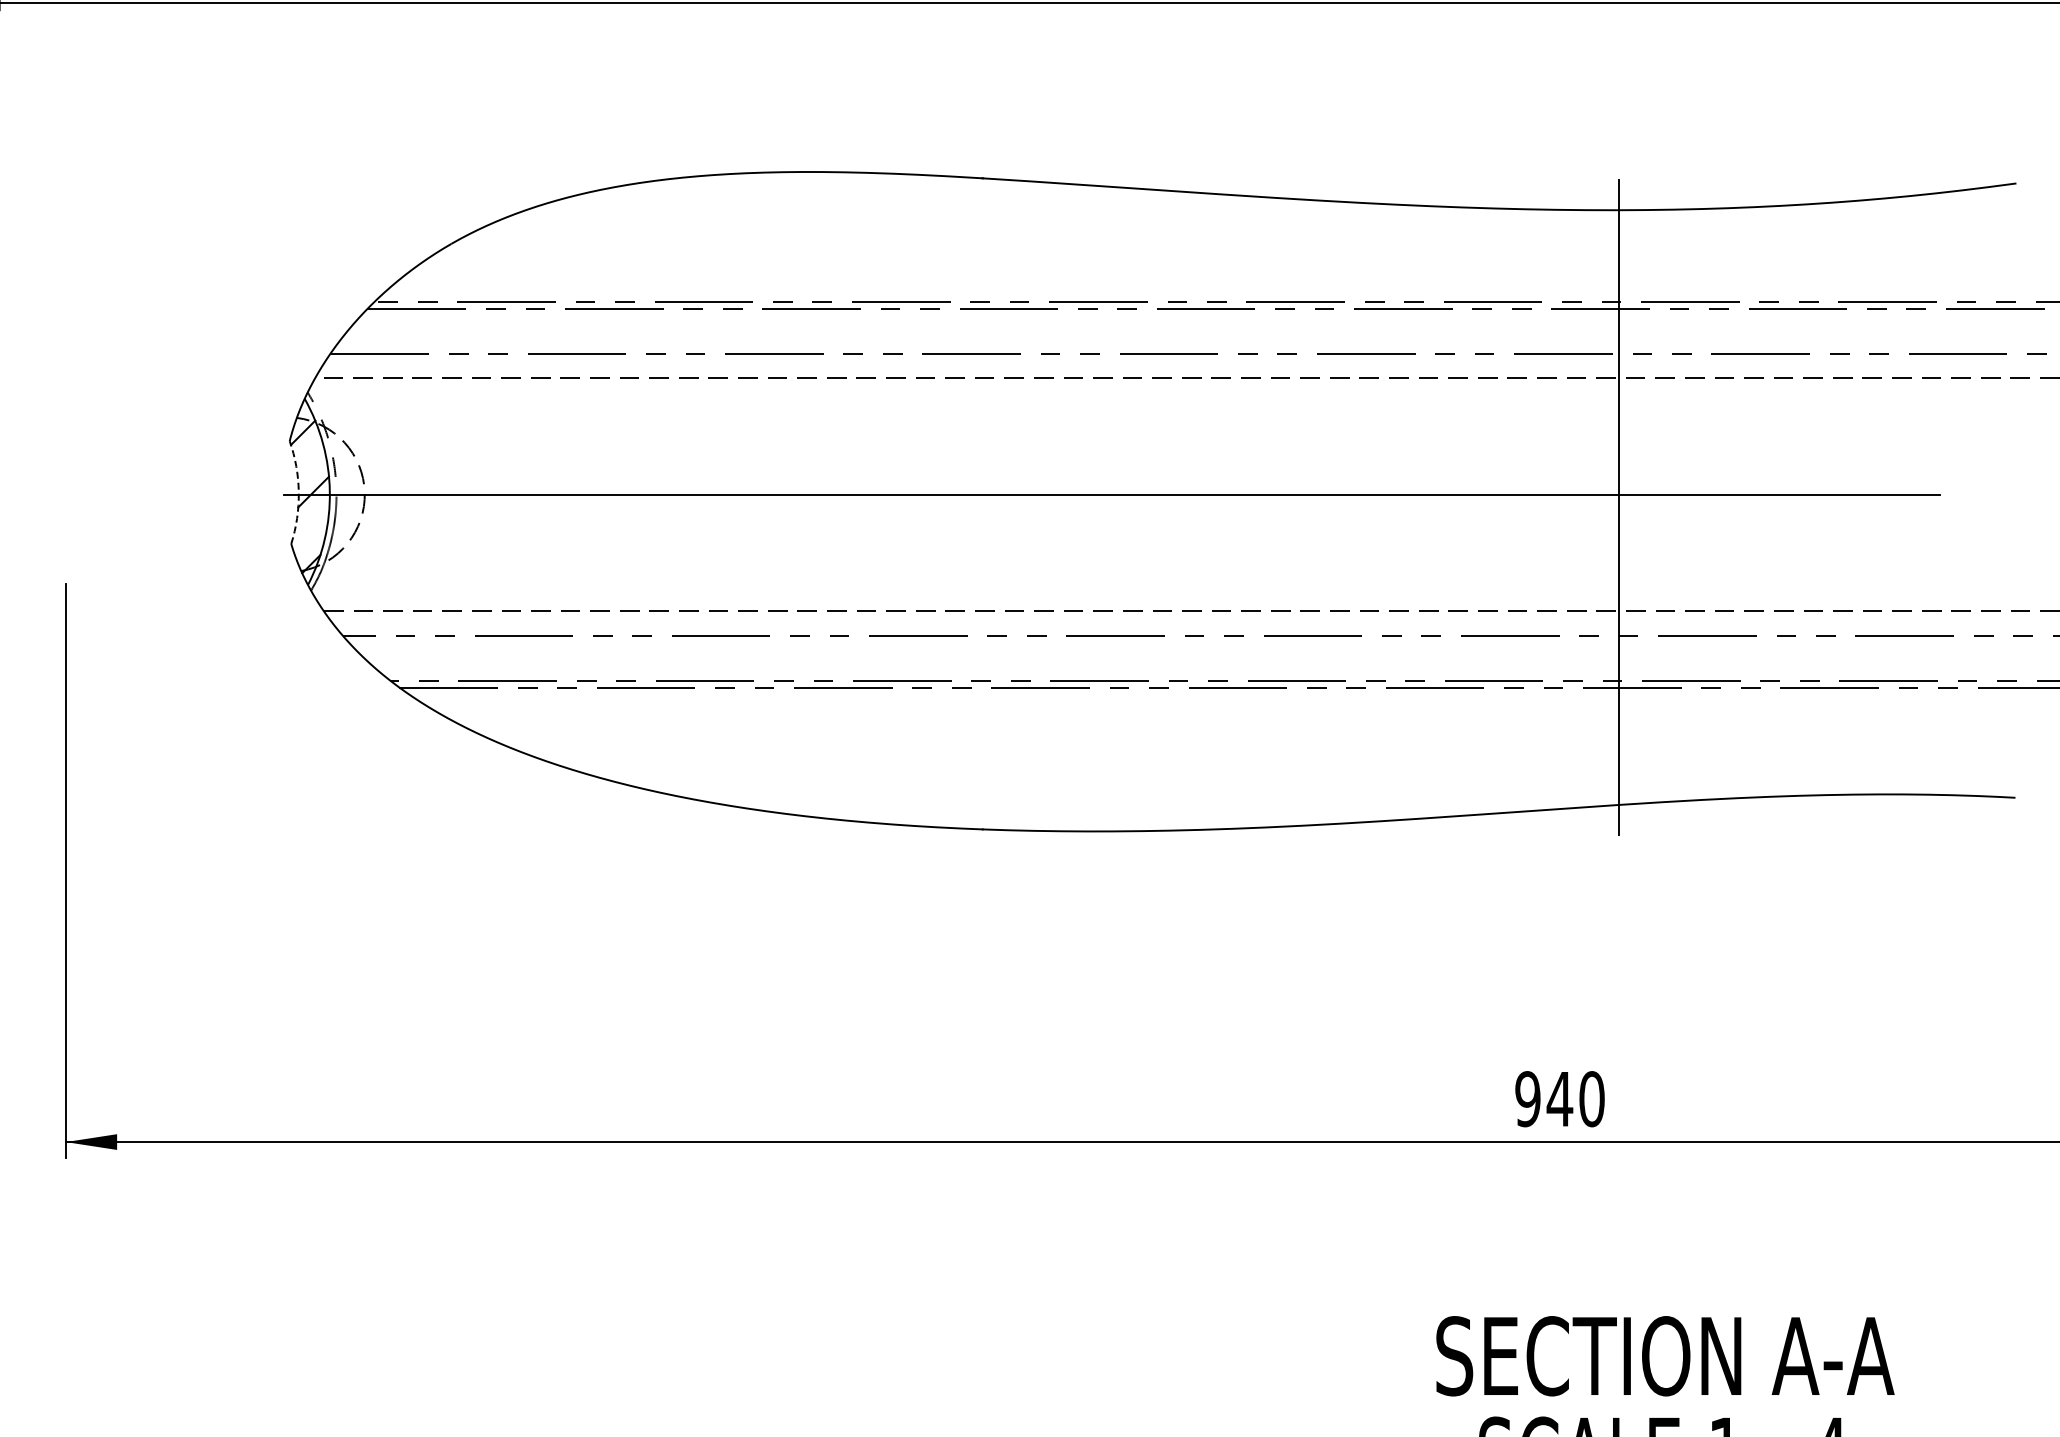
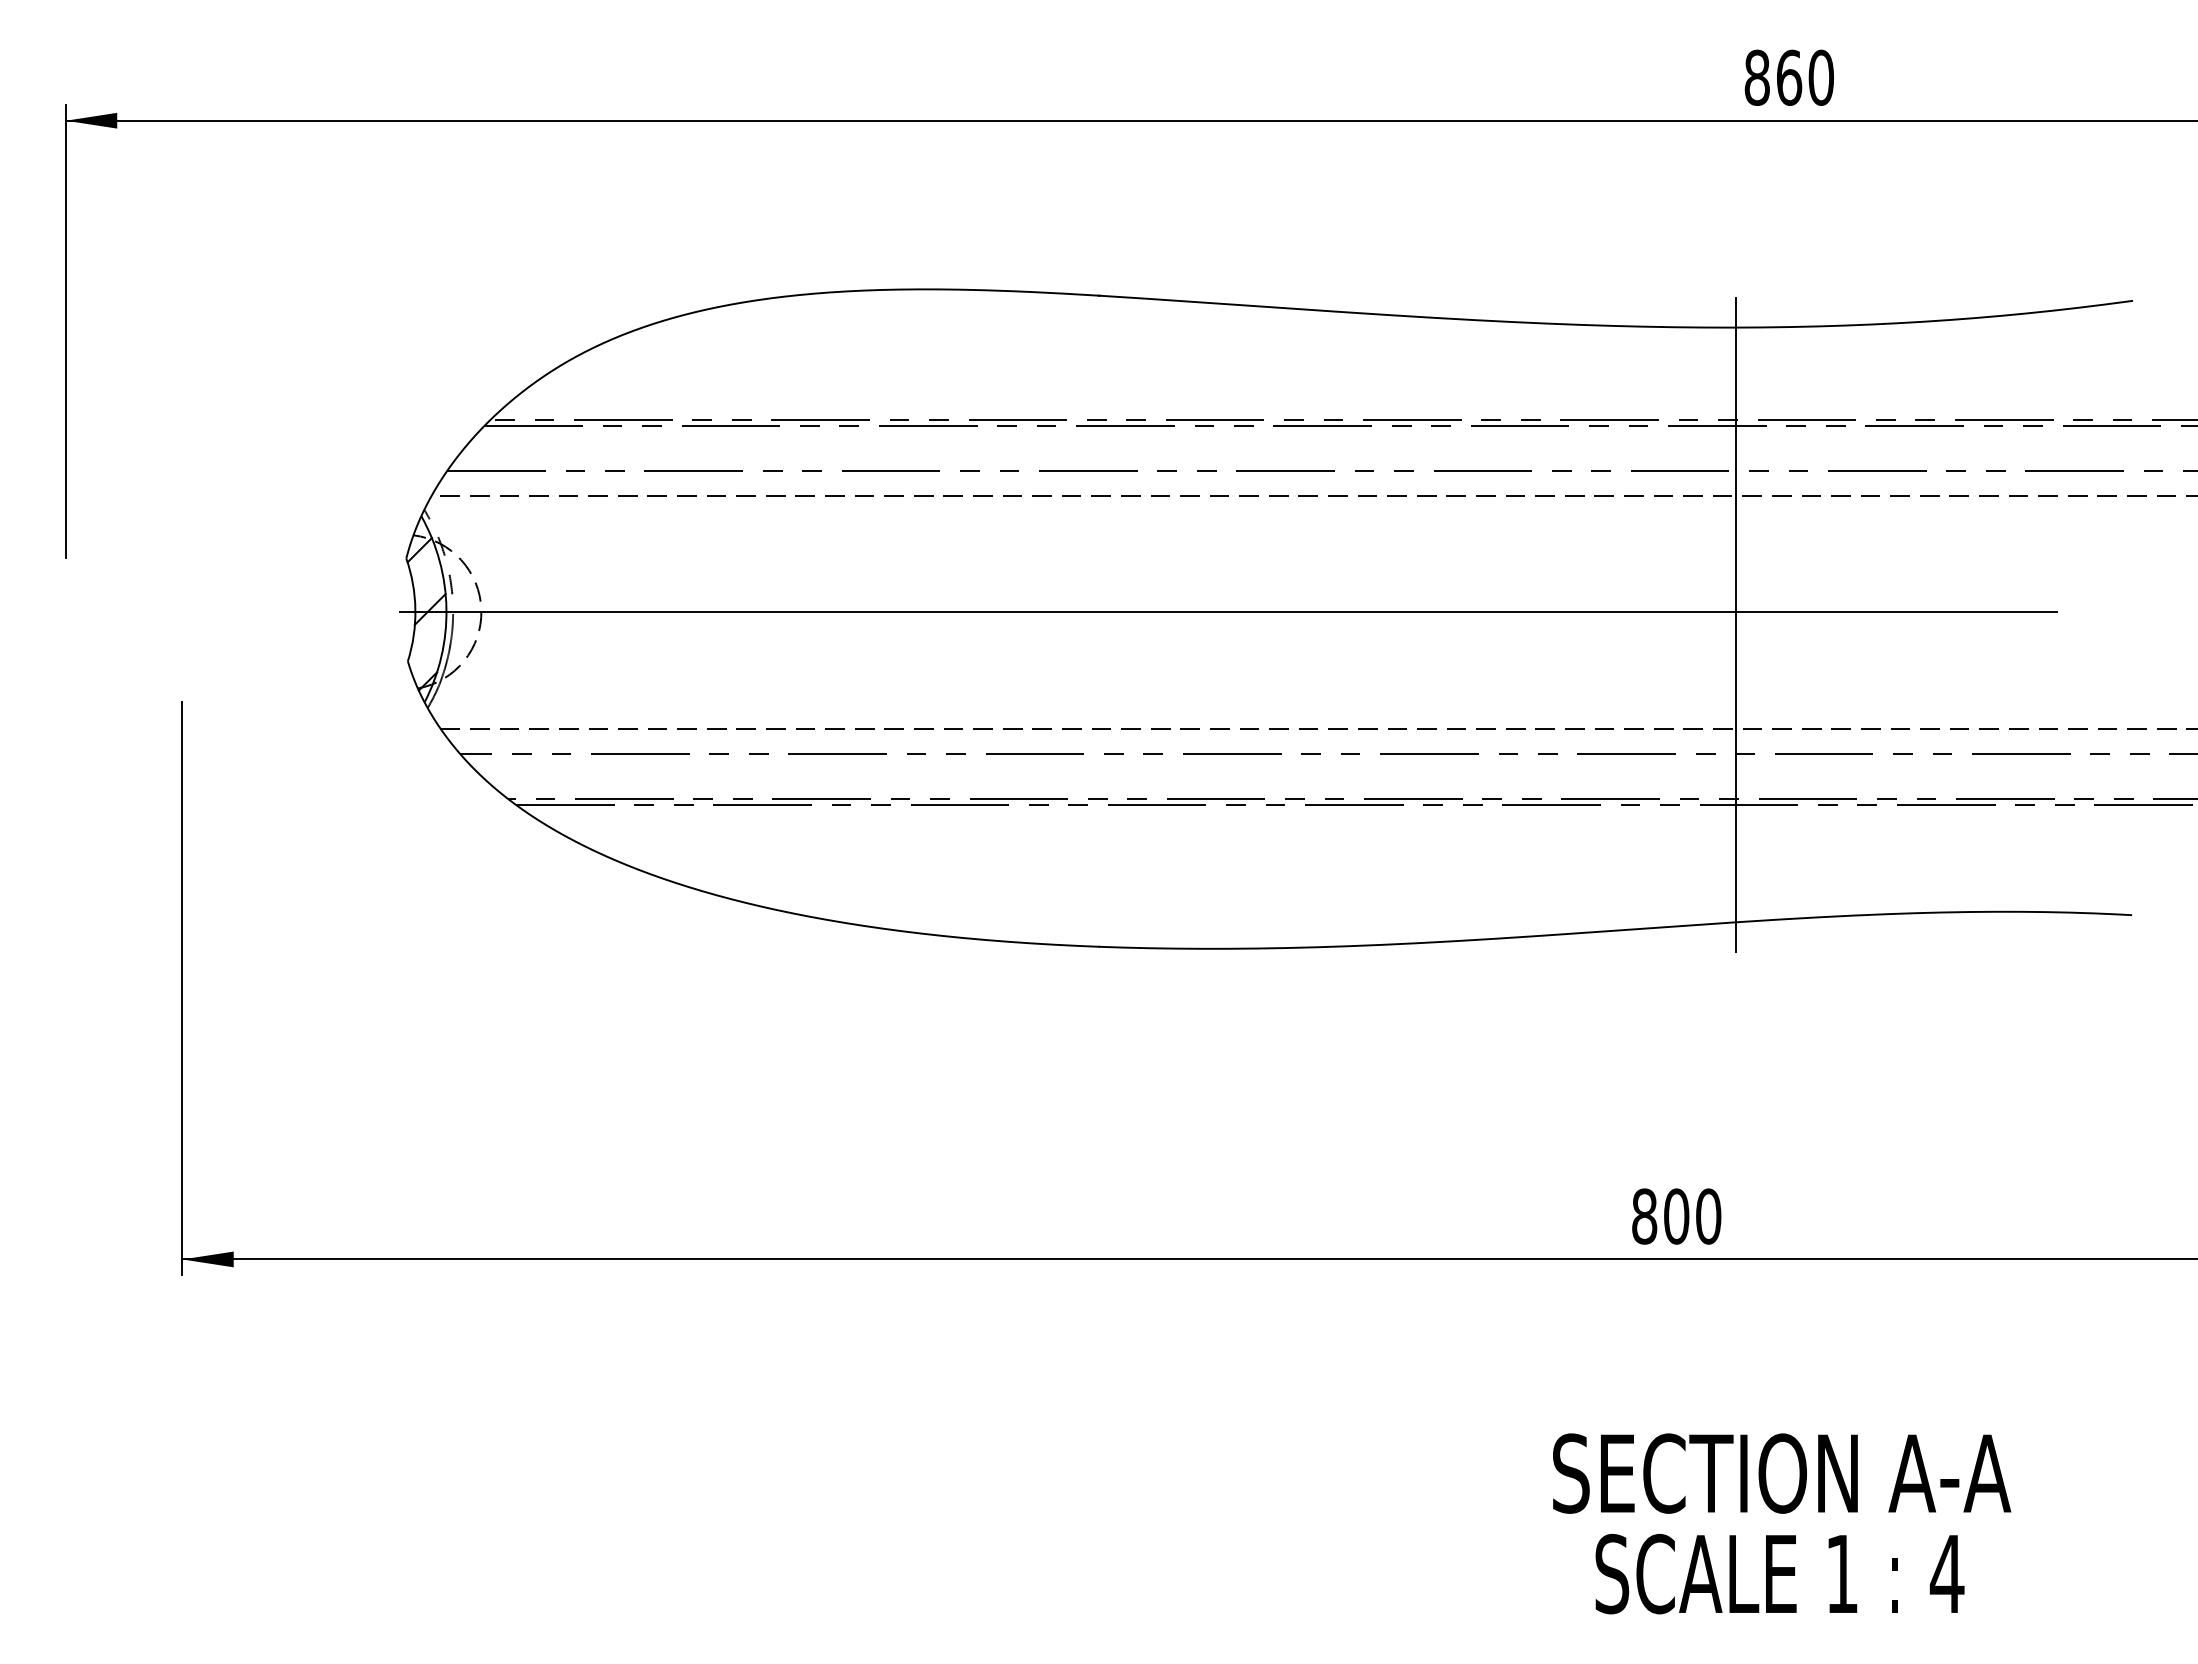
arc: (298, 492) -> (415, 609), dashed -> solid
text: (1543, 1099) -> (1660, 1216), 940 -> 800

